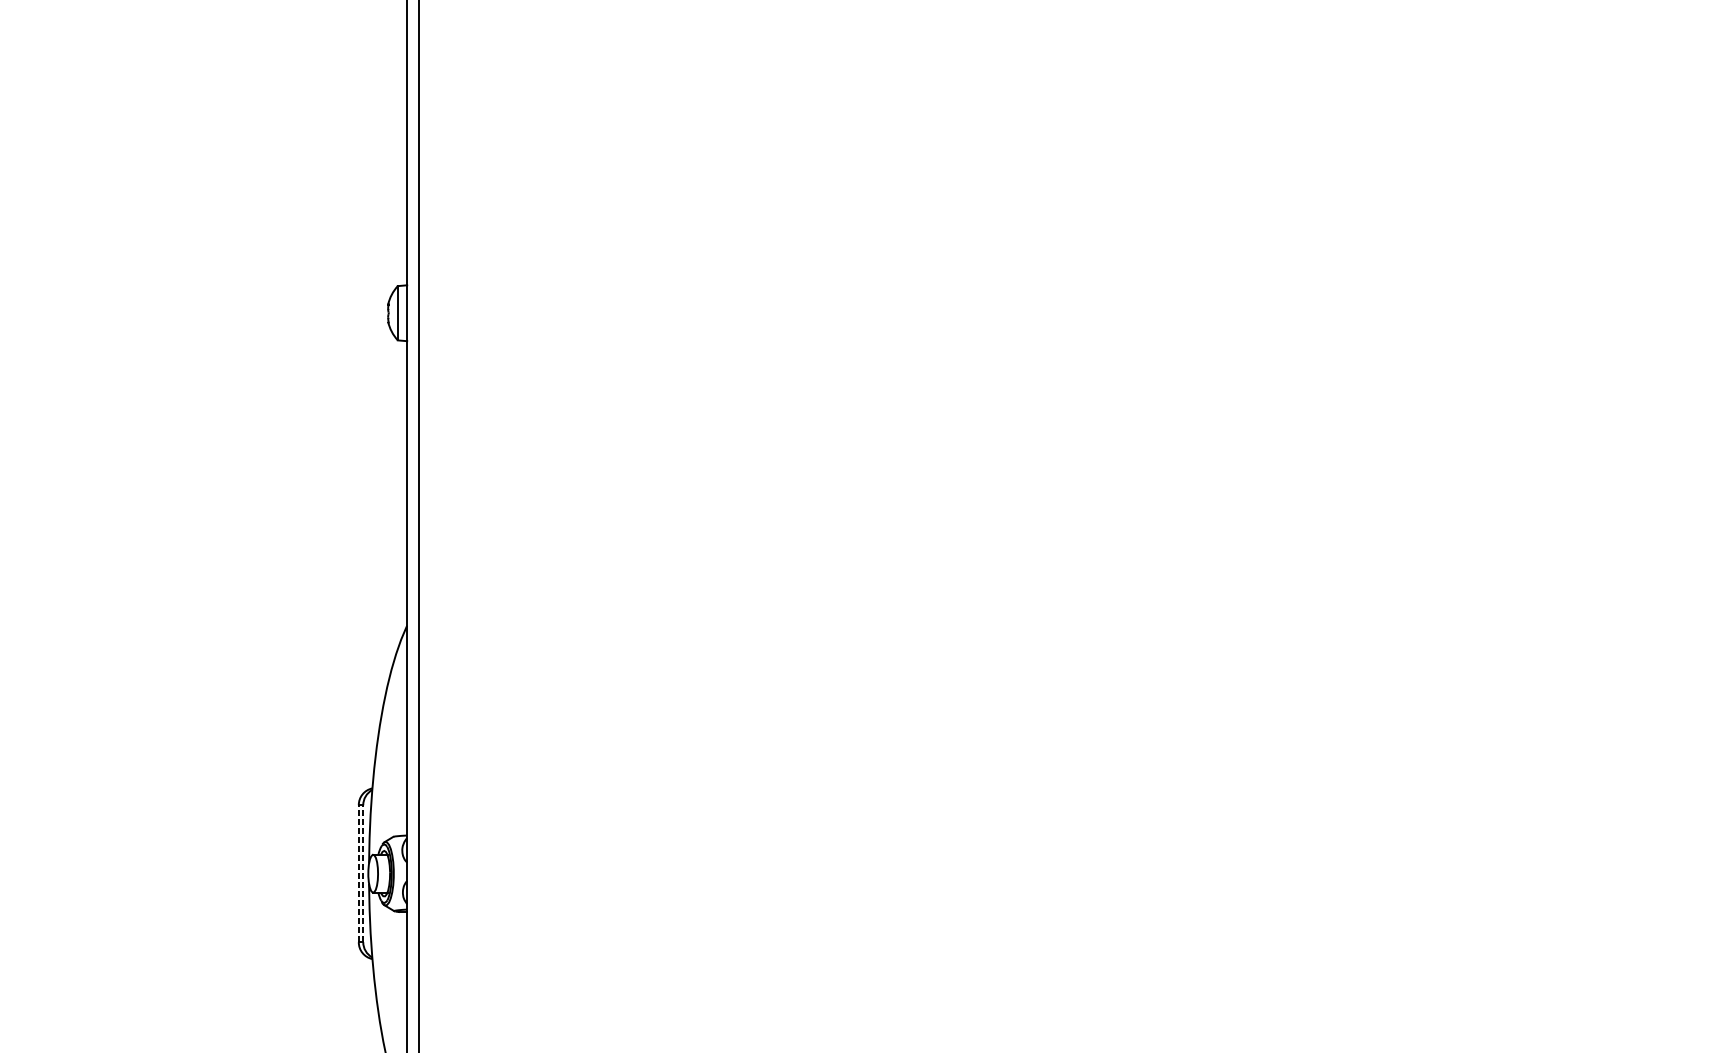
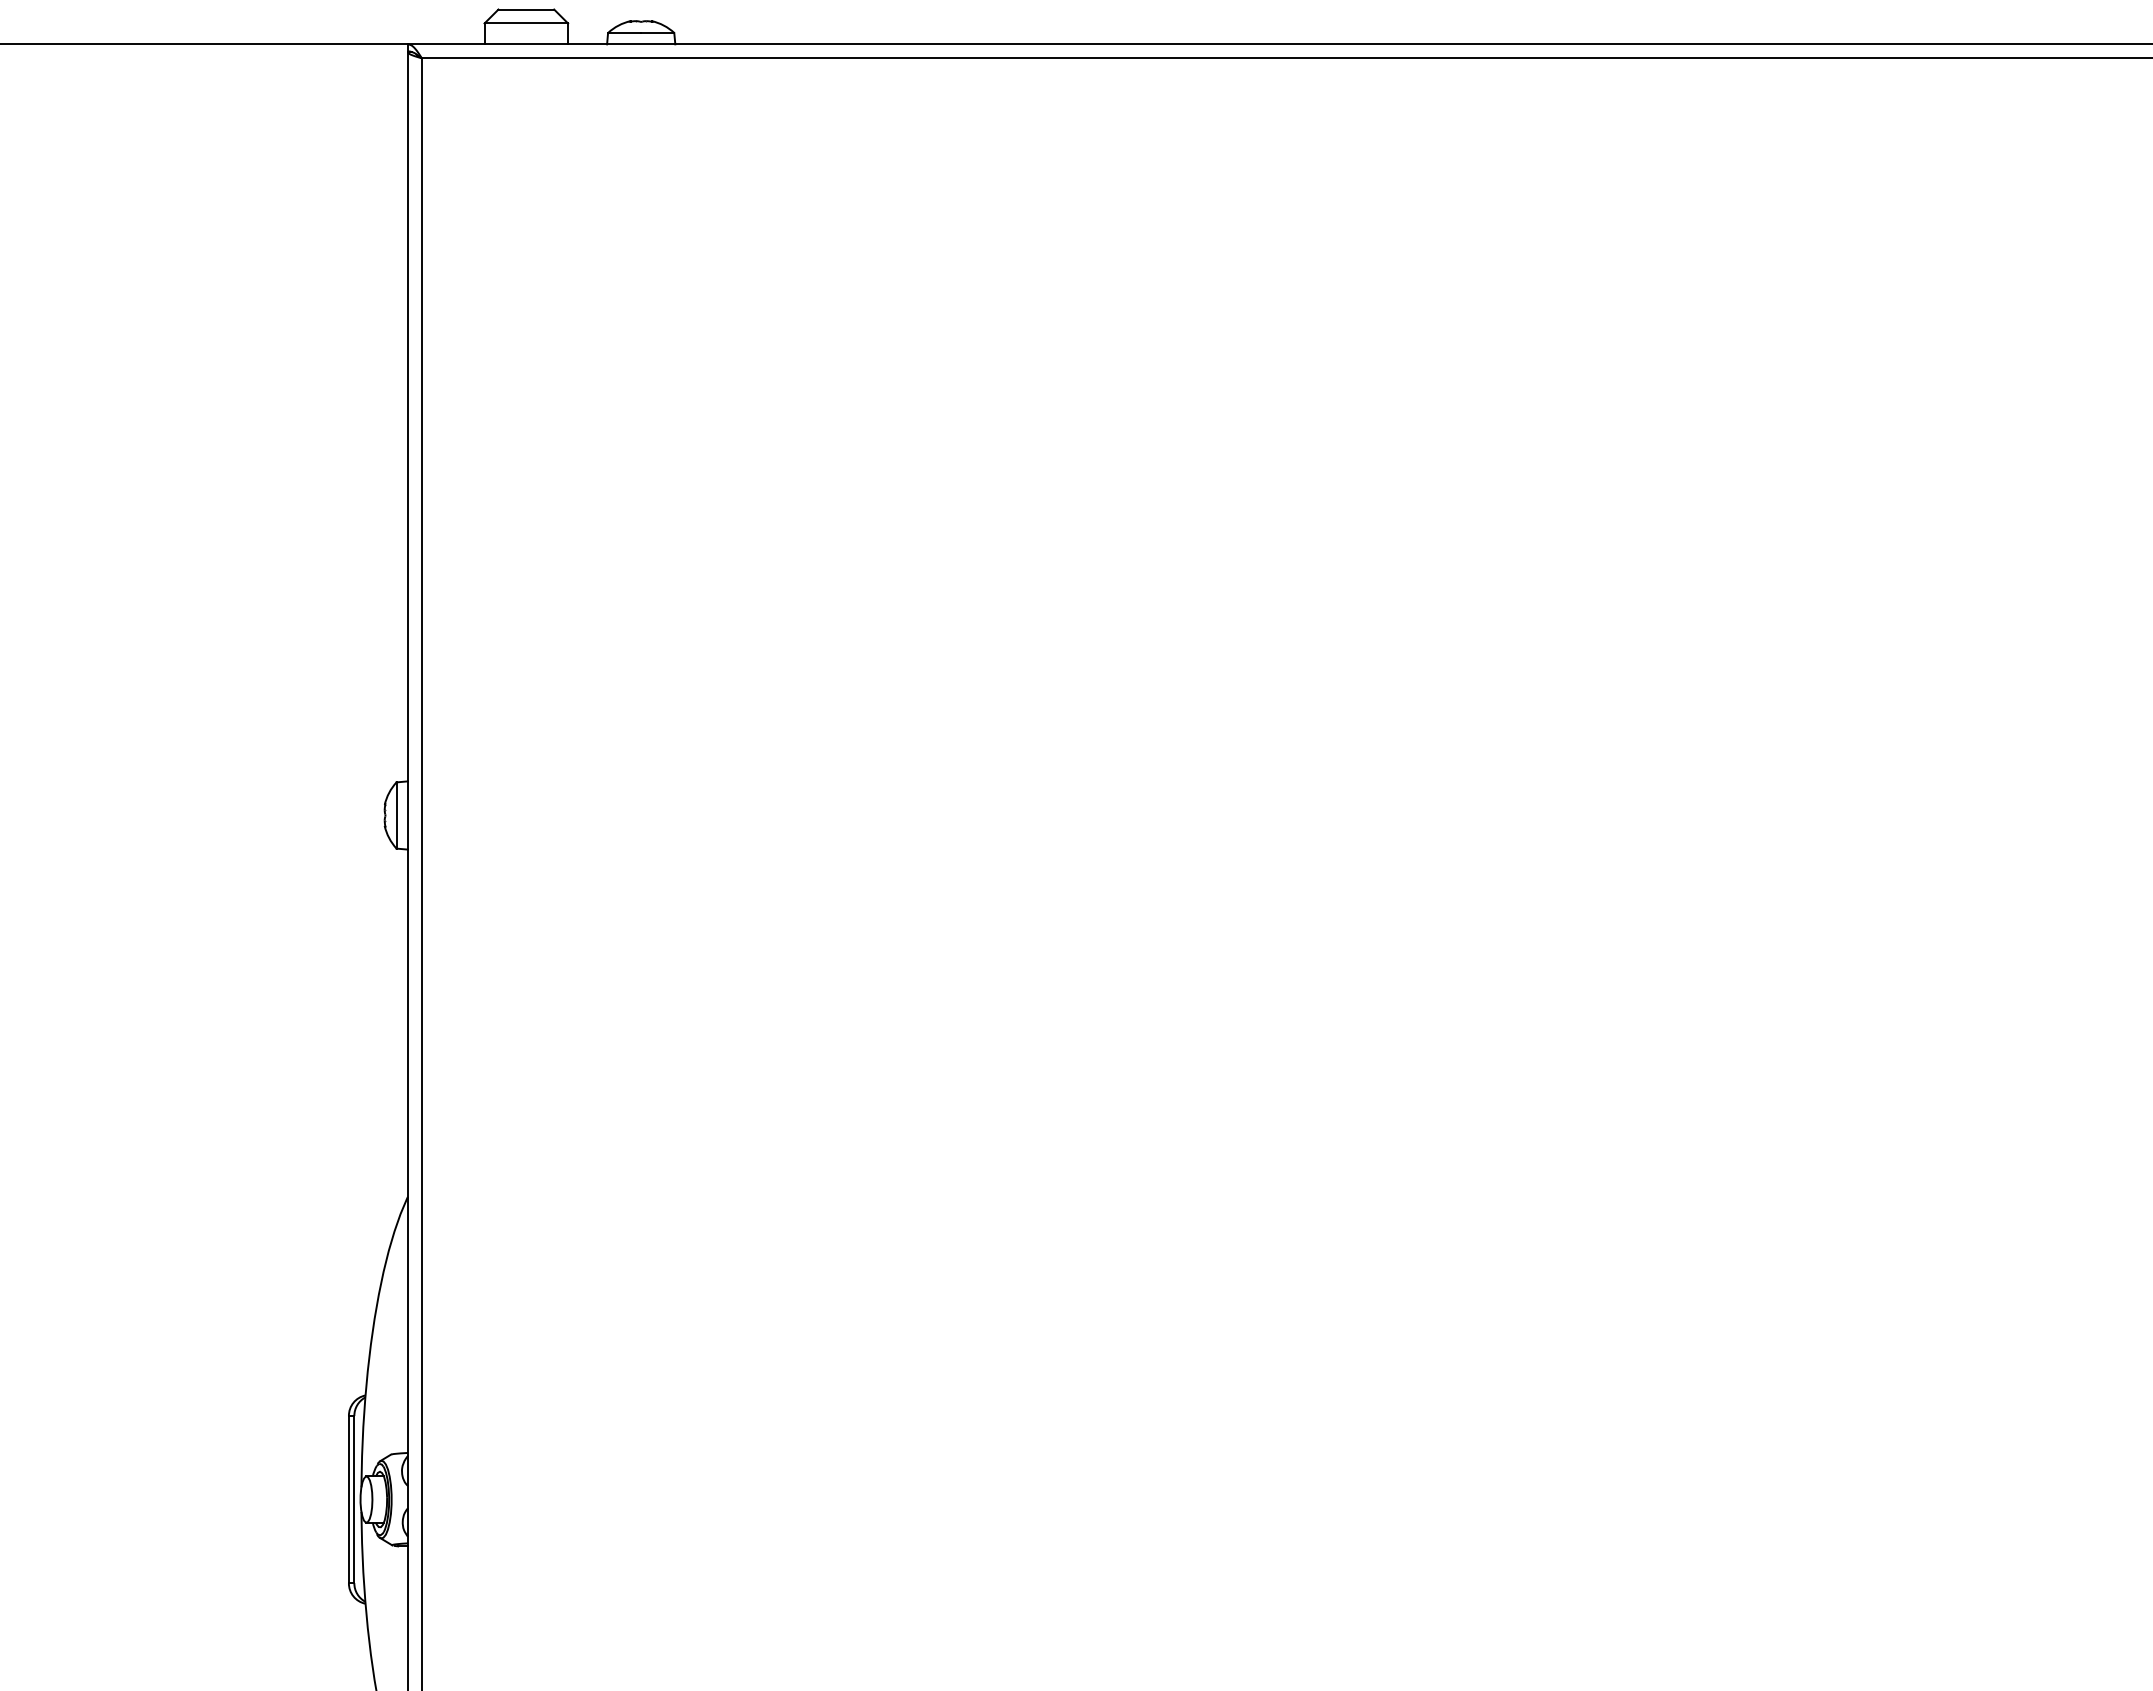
line: (358, 873) -> (348, 1499), dashed -> solid
line: (363, 873) -> (354, 1499), dashed -> solid

